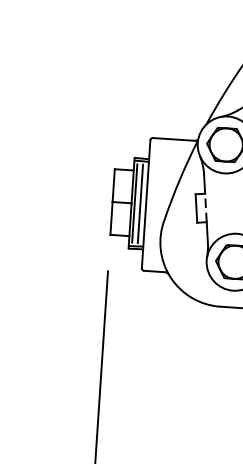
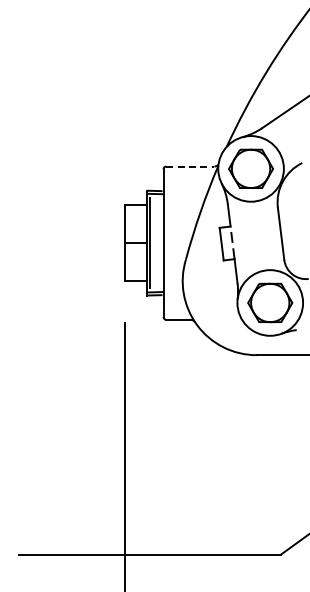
line: (173, 139) -> (190, 166), solid -> dashed
line: (140, 203) -> (157, 242), removed

